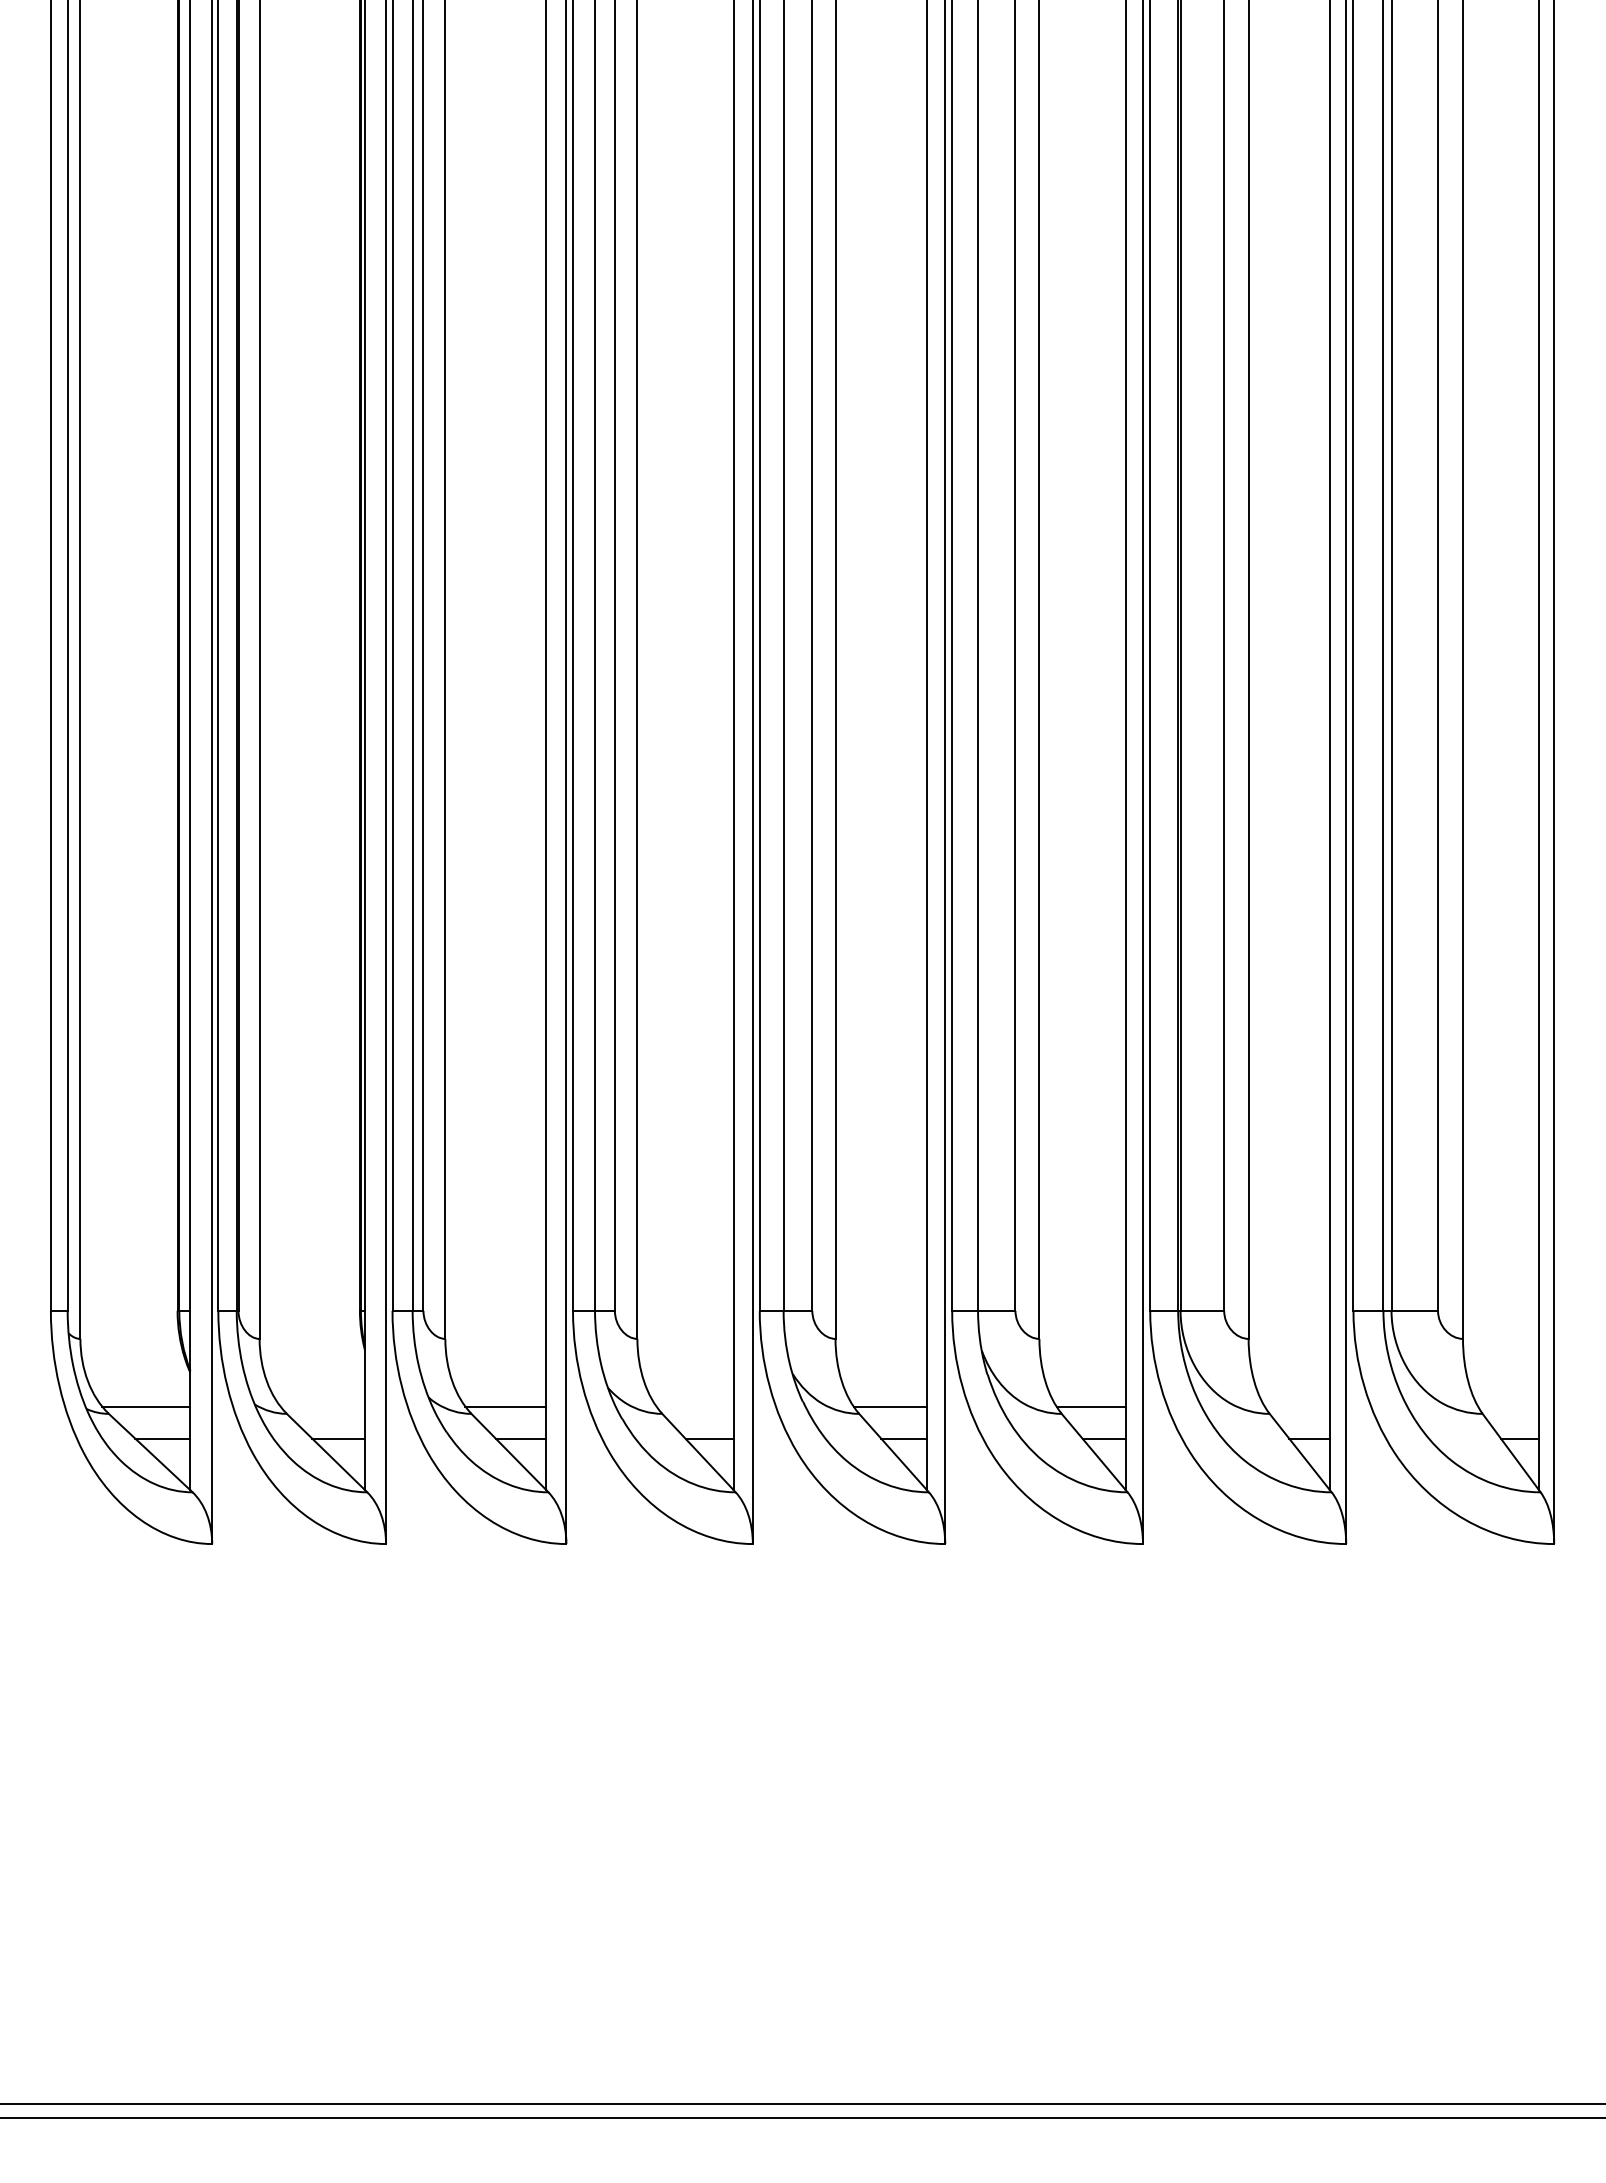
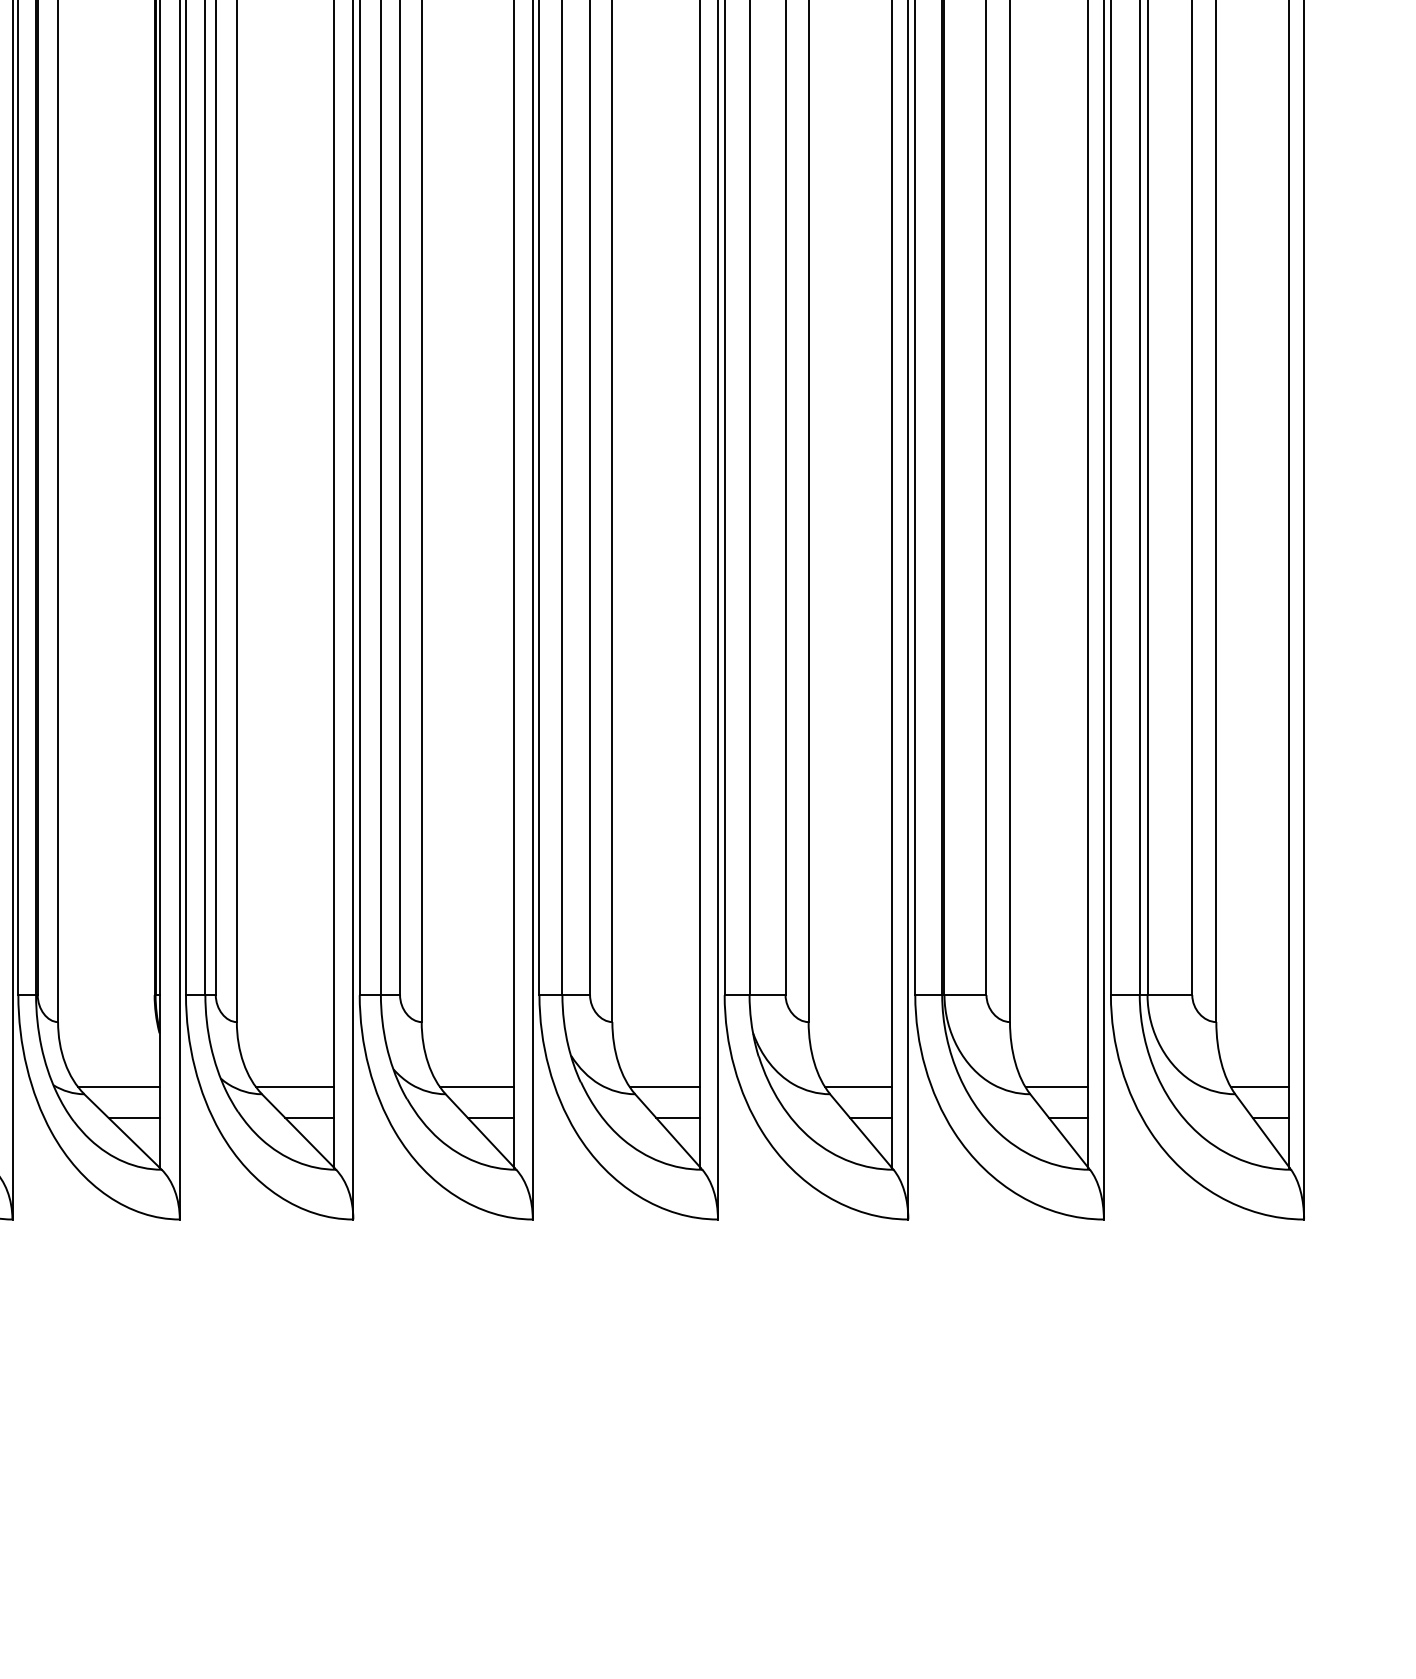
line: (322, 1406) -> (118, 1087), added
line: (694, 1406) -> (476, 1087), added
line: (1296, 1406) -> (1056, 1087), added
line: (1508, 1406) -> (1260, 1087), added

